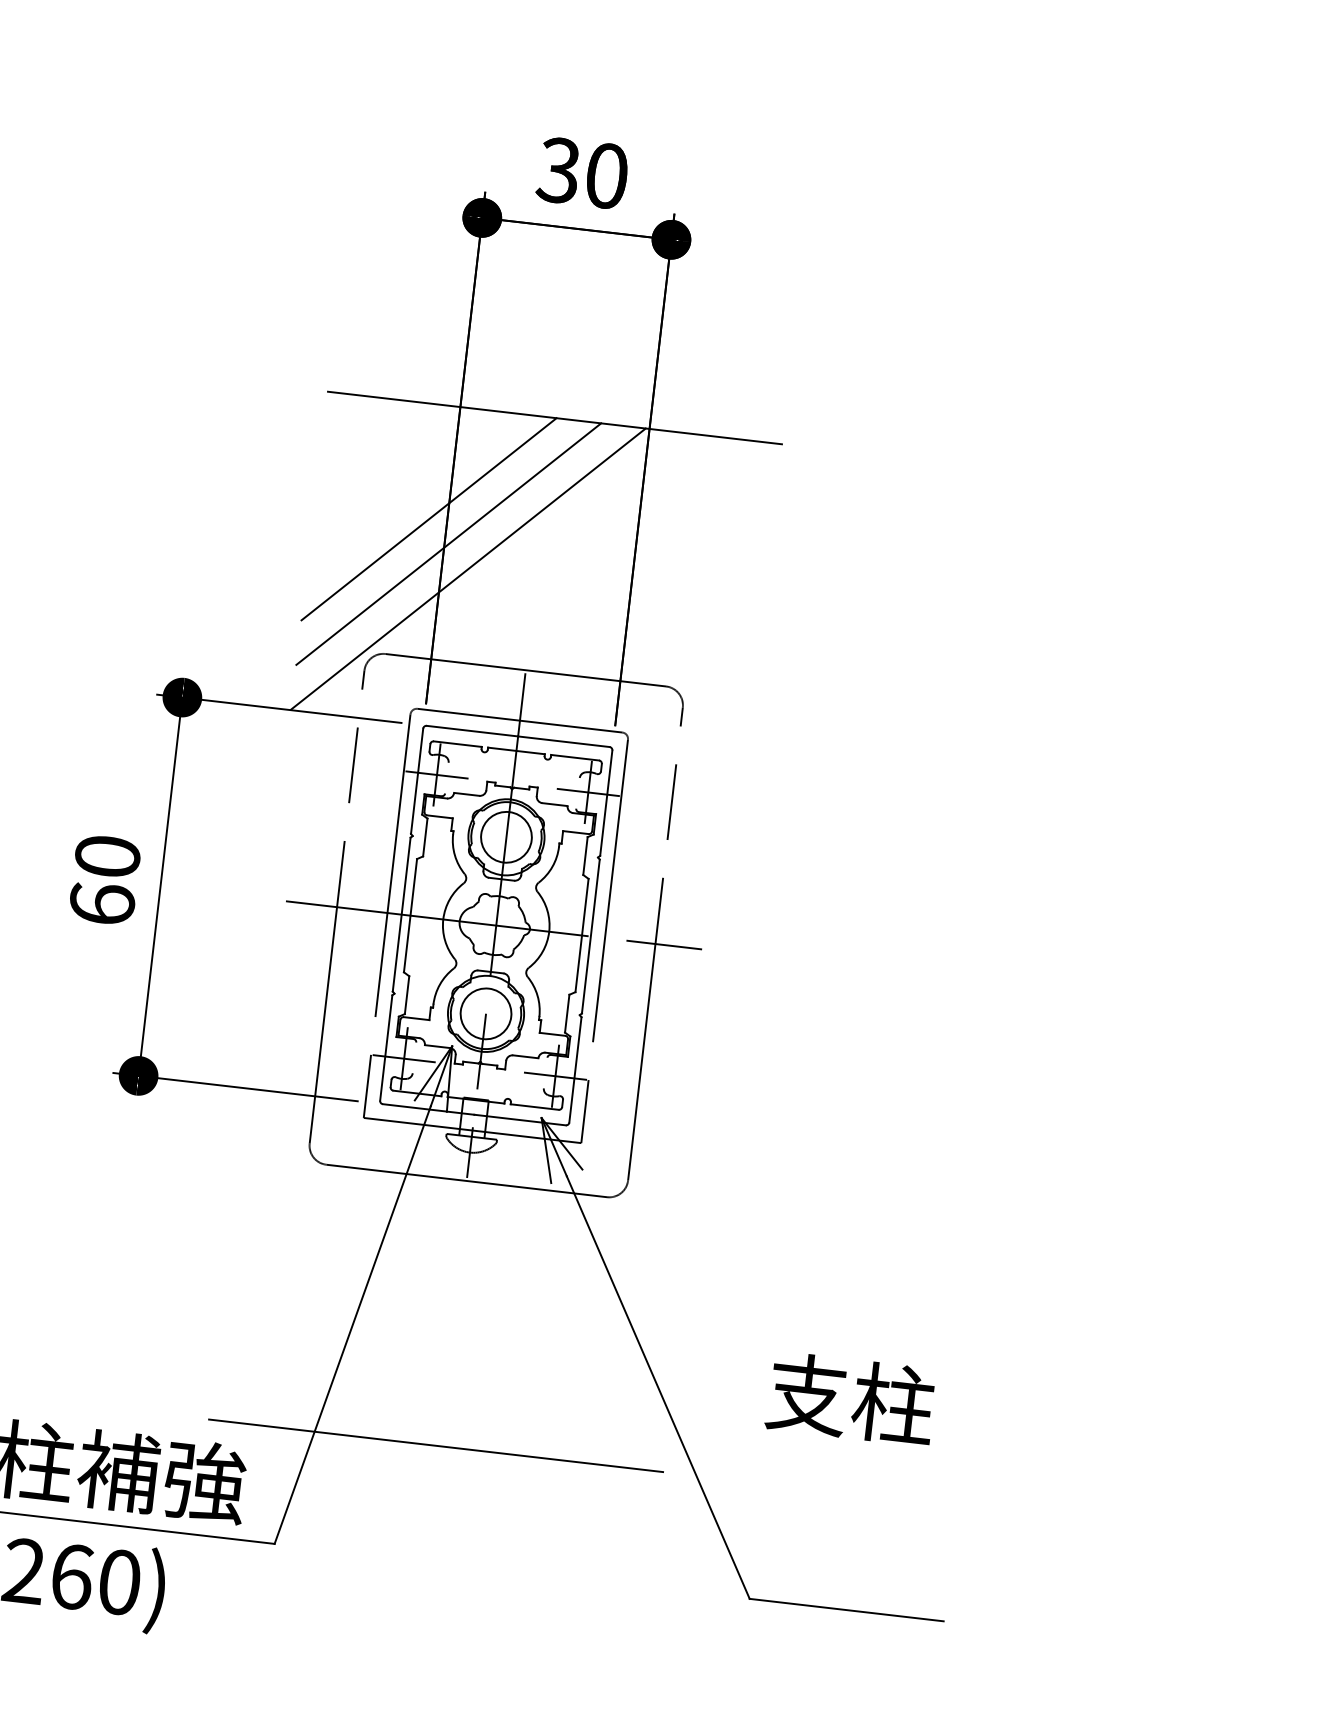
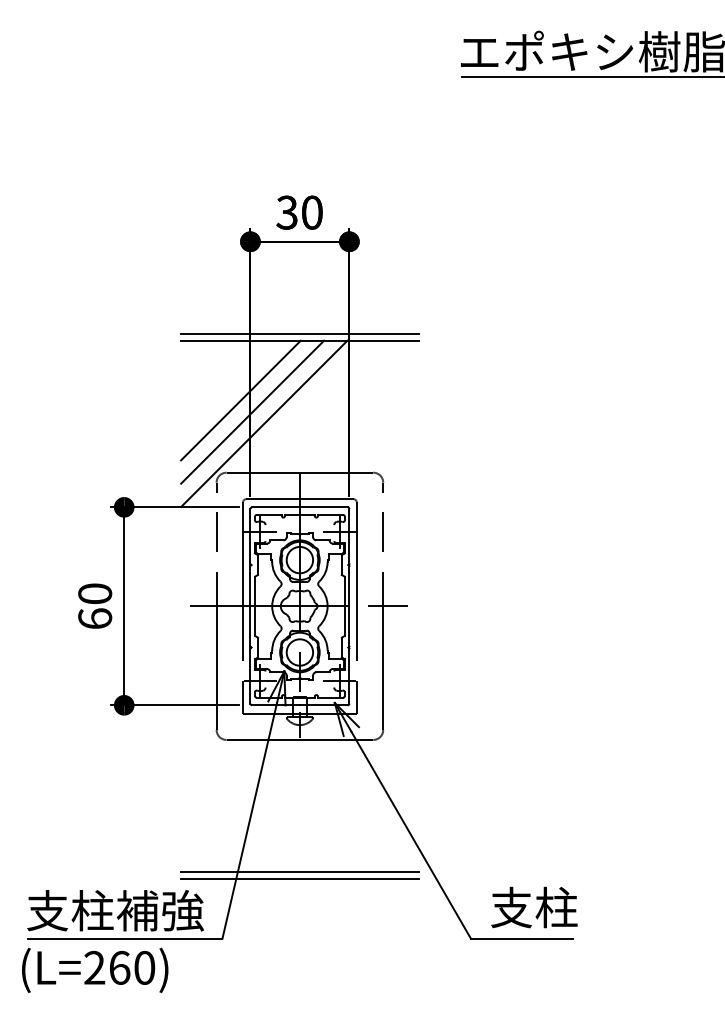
line: (555, 406) -> (299, 334), added
text: (851, 1398) -> (534, 907), moved
line: (436, 1432) -> (299, 871), added

